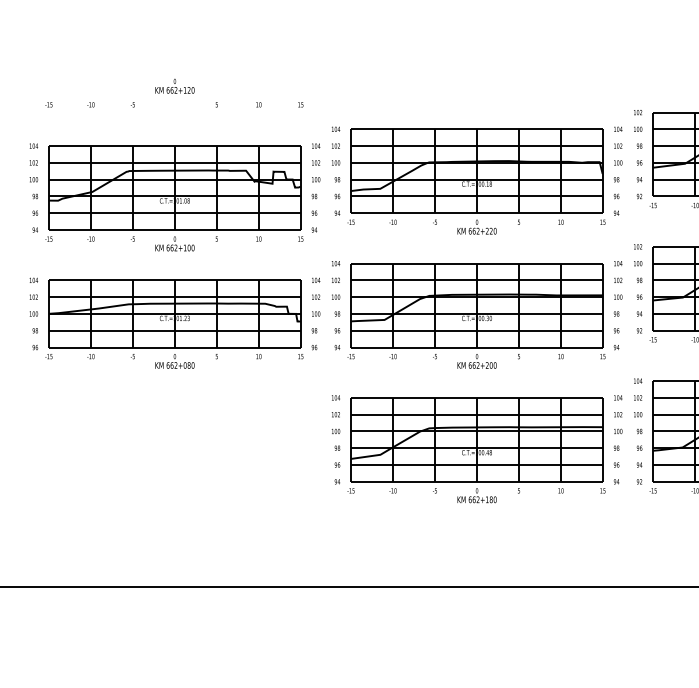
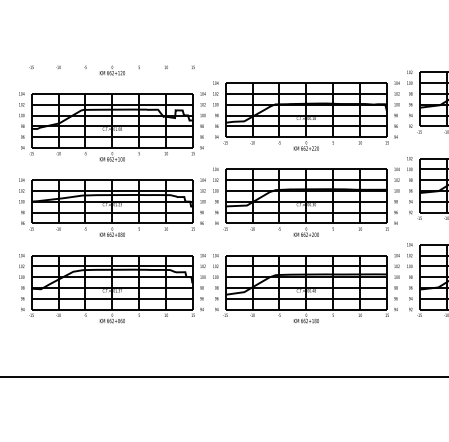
text: (173, 86) -> (111, 70), moved
part: (175, 449) -> (112, 288), added

